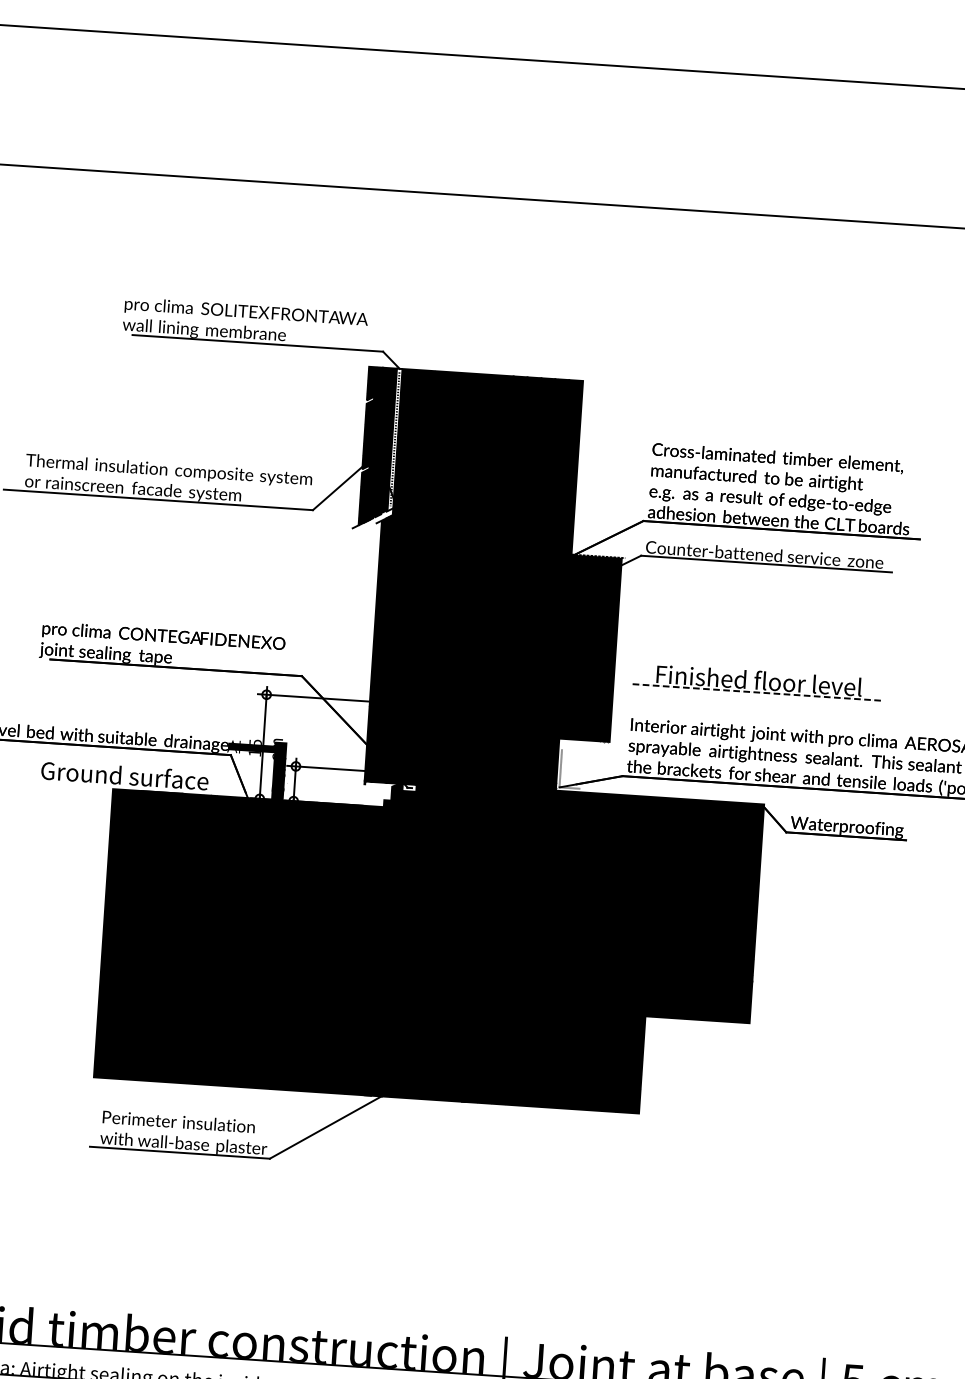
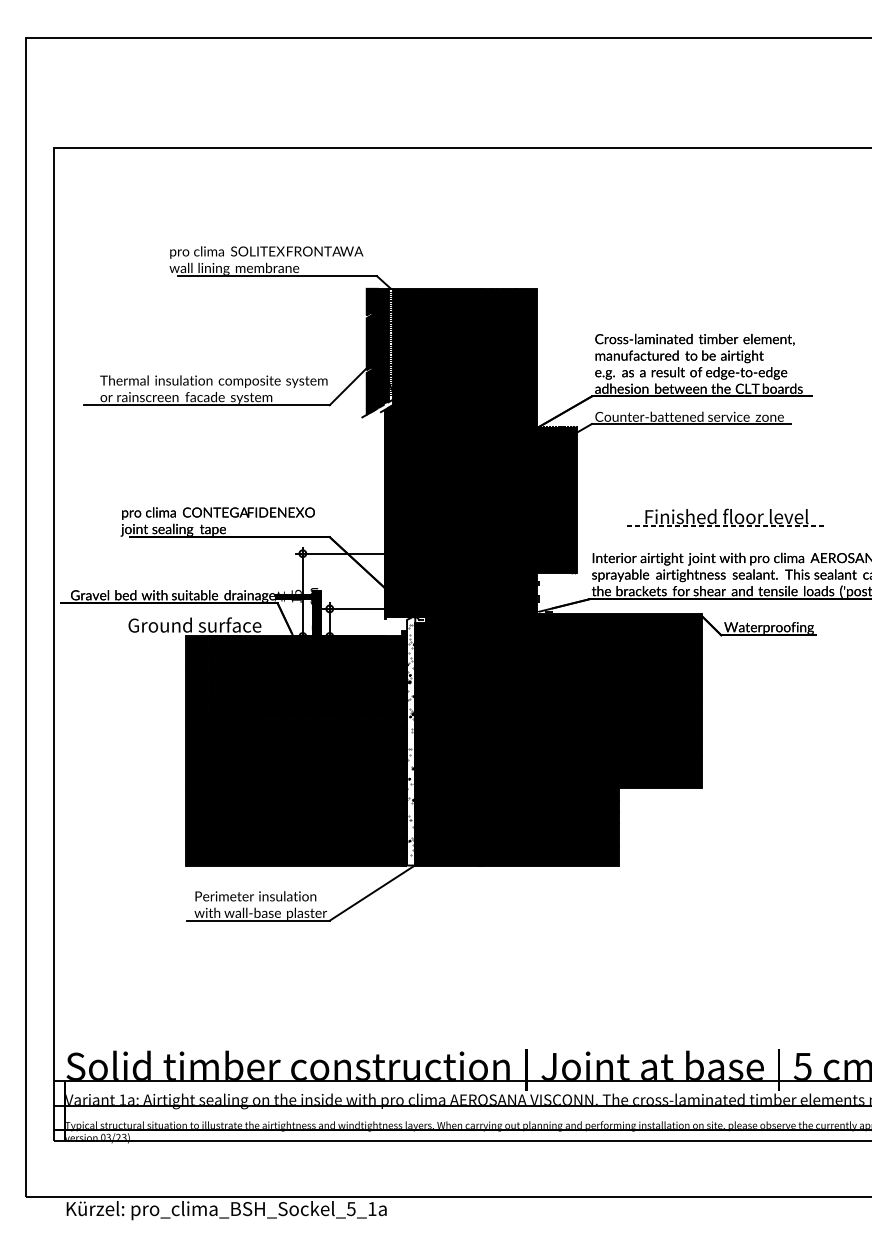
part: (757, 681) -> (725, 517), moved
fill: (387, 940) -> (411, 741), removed

